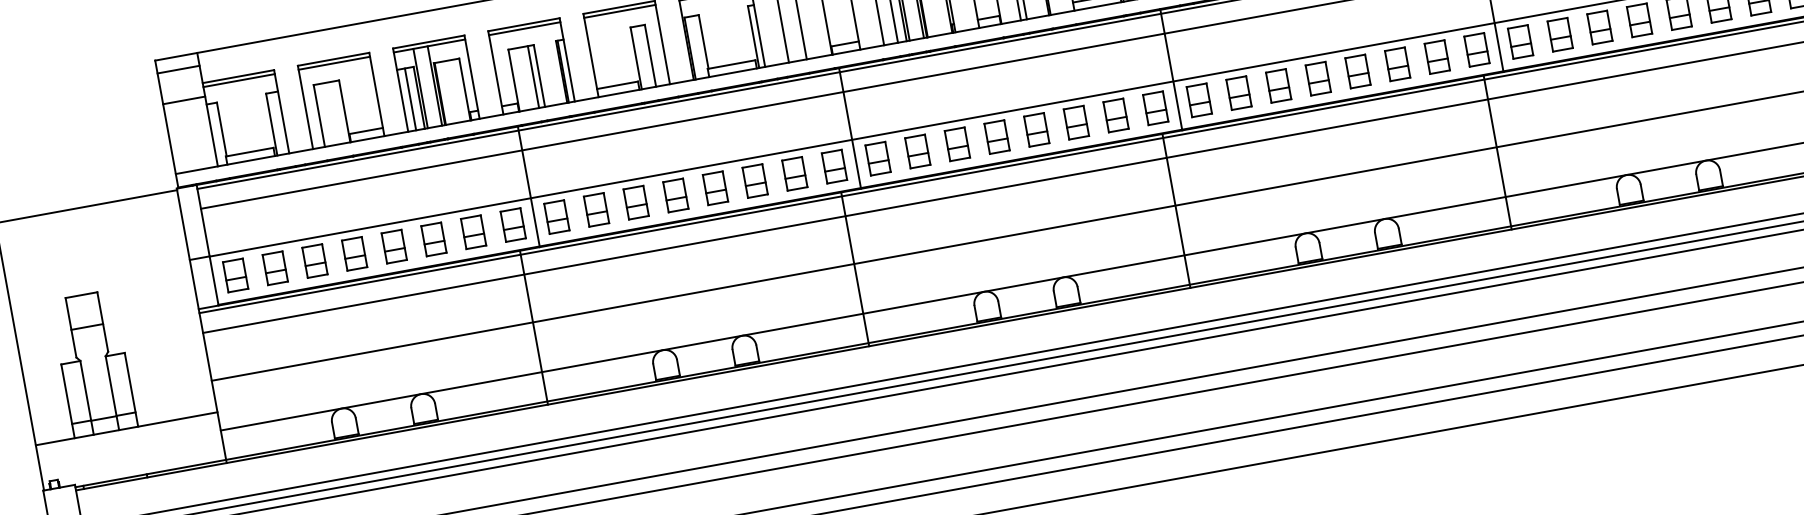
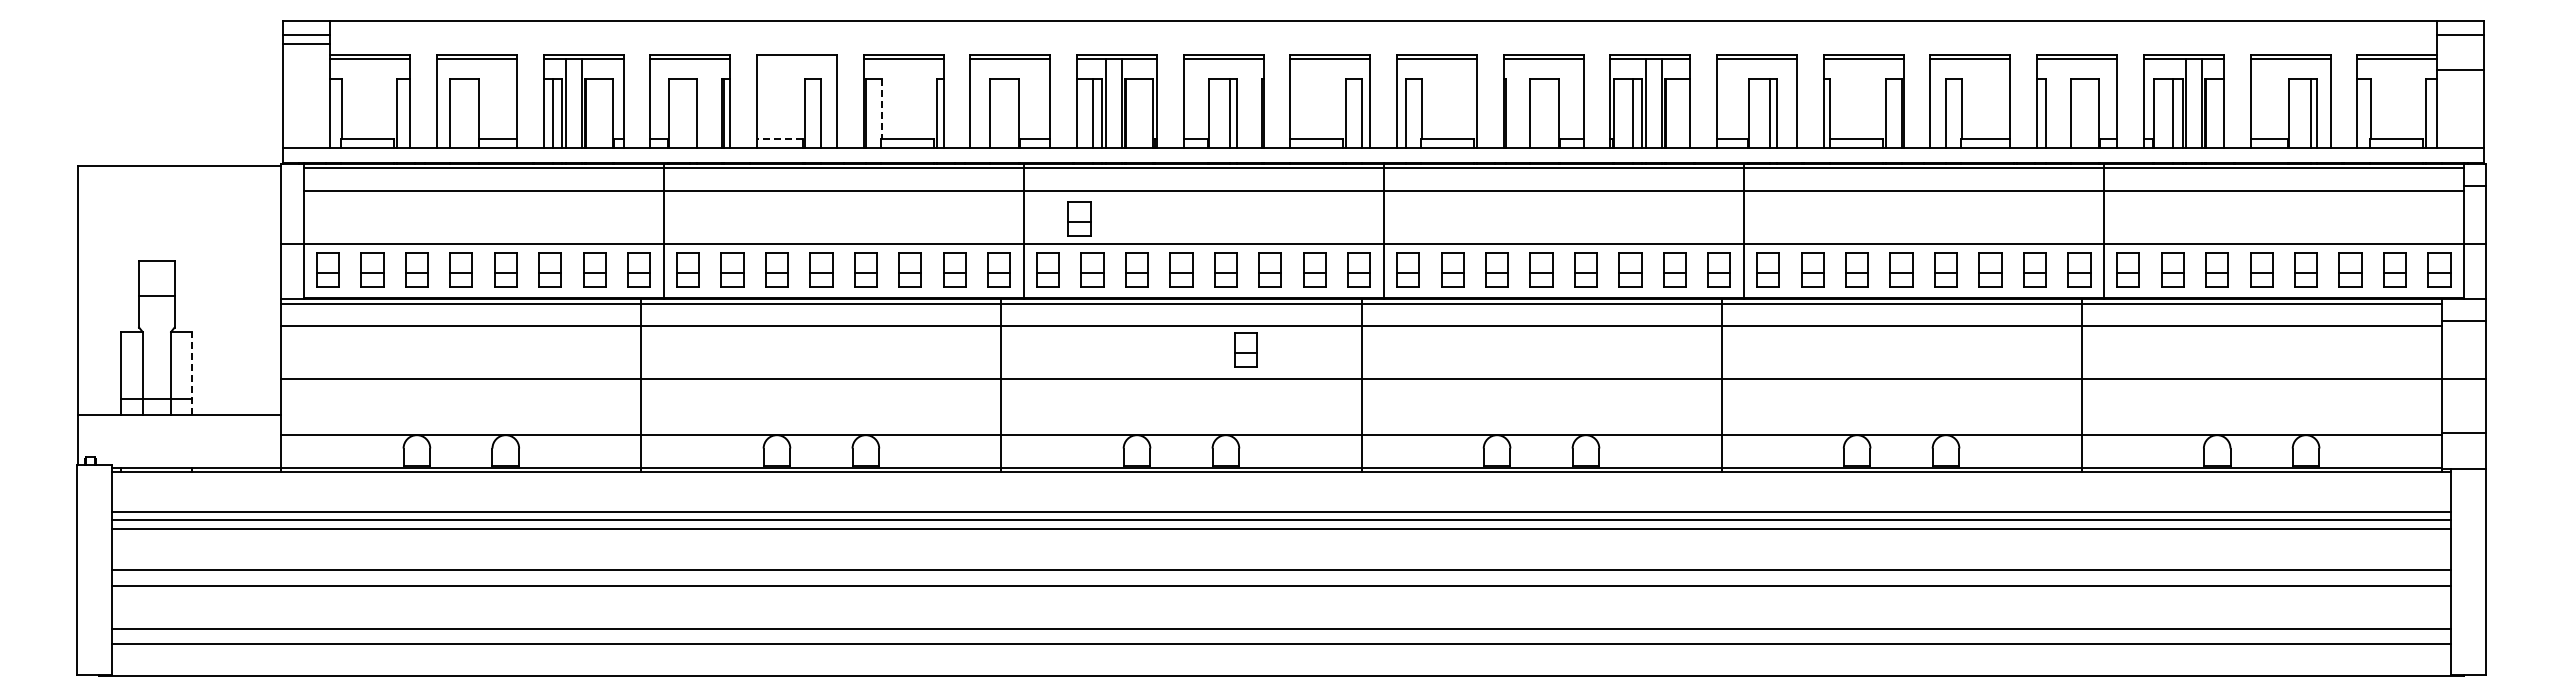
line: (619, 11) -> (796, 59), removed
line: (703, 42) -> (881, 109), solid -> dashed
line: (533, 77) -> (690, 113), removed
line: (617, 85) -> (779, 138), solid -> dashed
line: (183, 100) -> (306, 43), moved
part: (897, 107) -> (1079, 218), added
part: (1067, 197) -> (1245, 349), added
line: (131, 388) -> (192, 372), solid -> dashed

